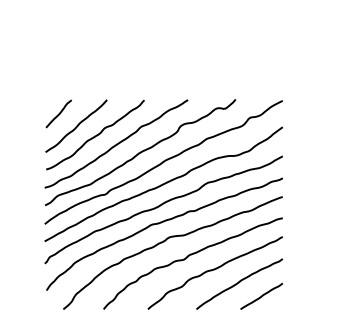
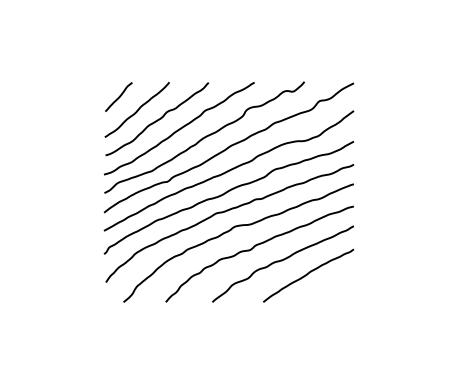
line: (261, 296) -> (331, 288), removed

